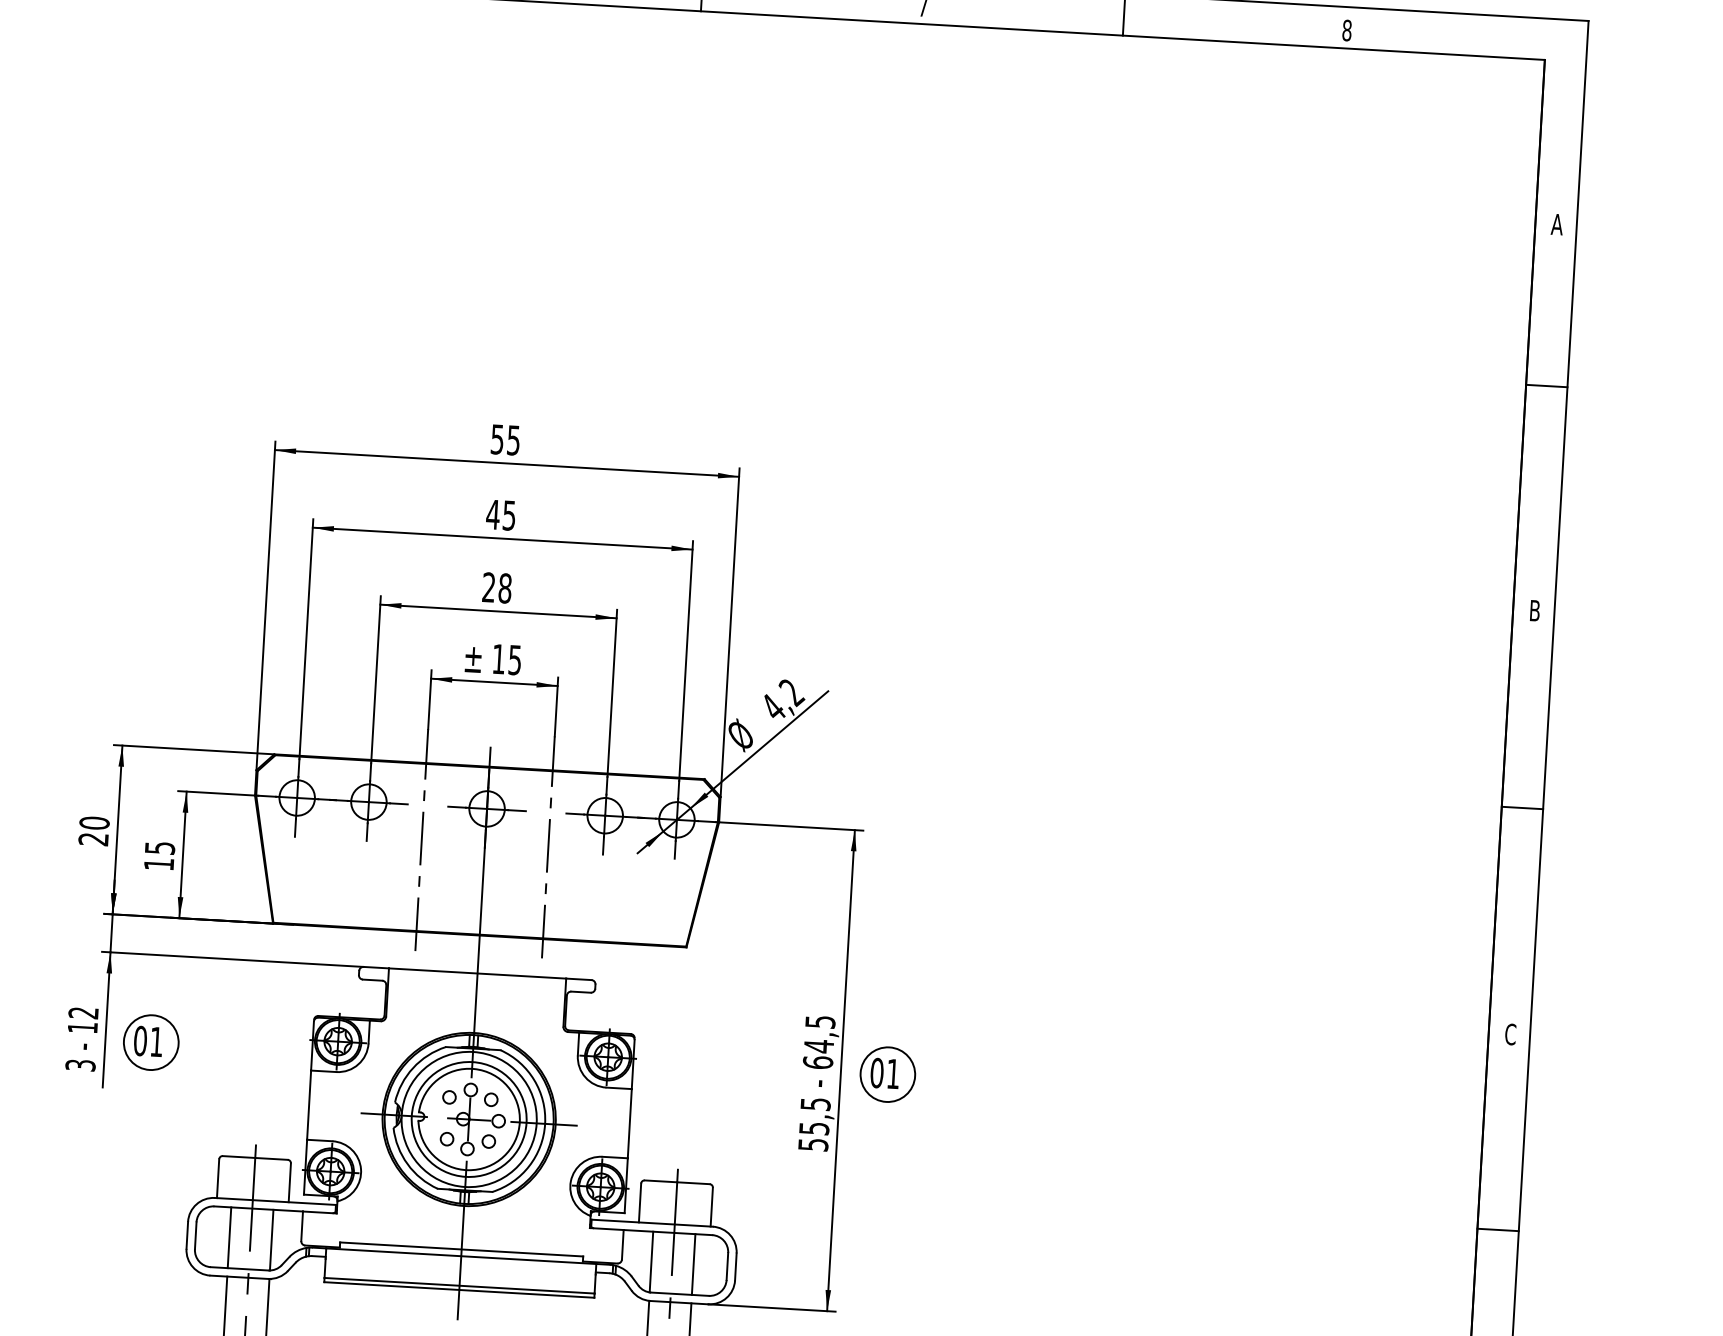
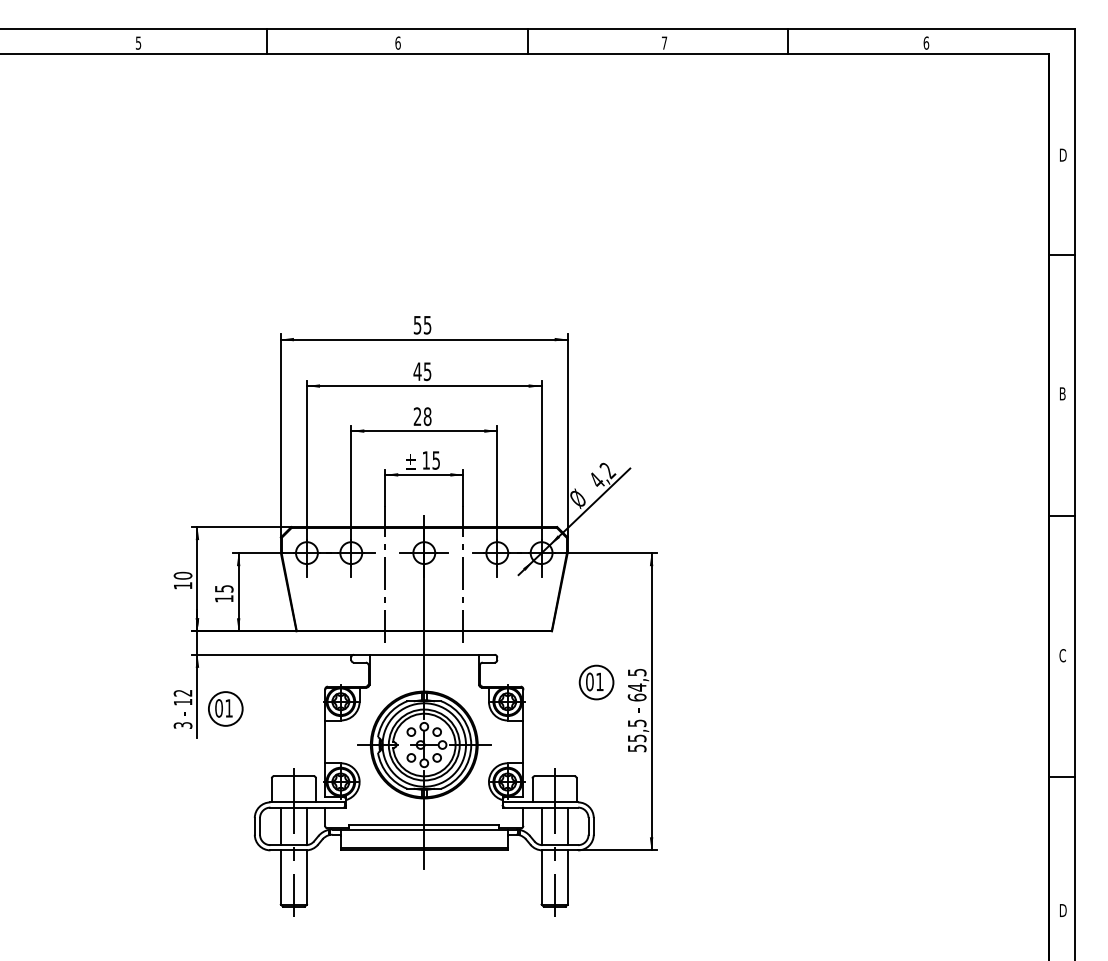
text: (1347, 29) -> (926, 42), 8 -> 6
text: (1557, 223) -> (1062, 154), A -> D
text: (92, 838) -> (182, 585), 20 -> 10
part: (887, 1074) -> (596, 682), moved

